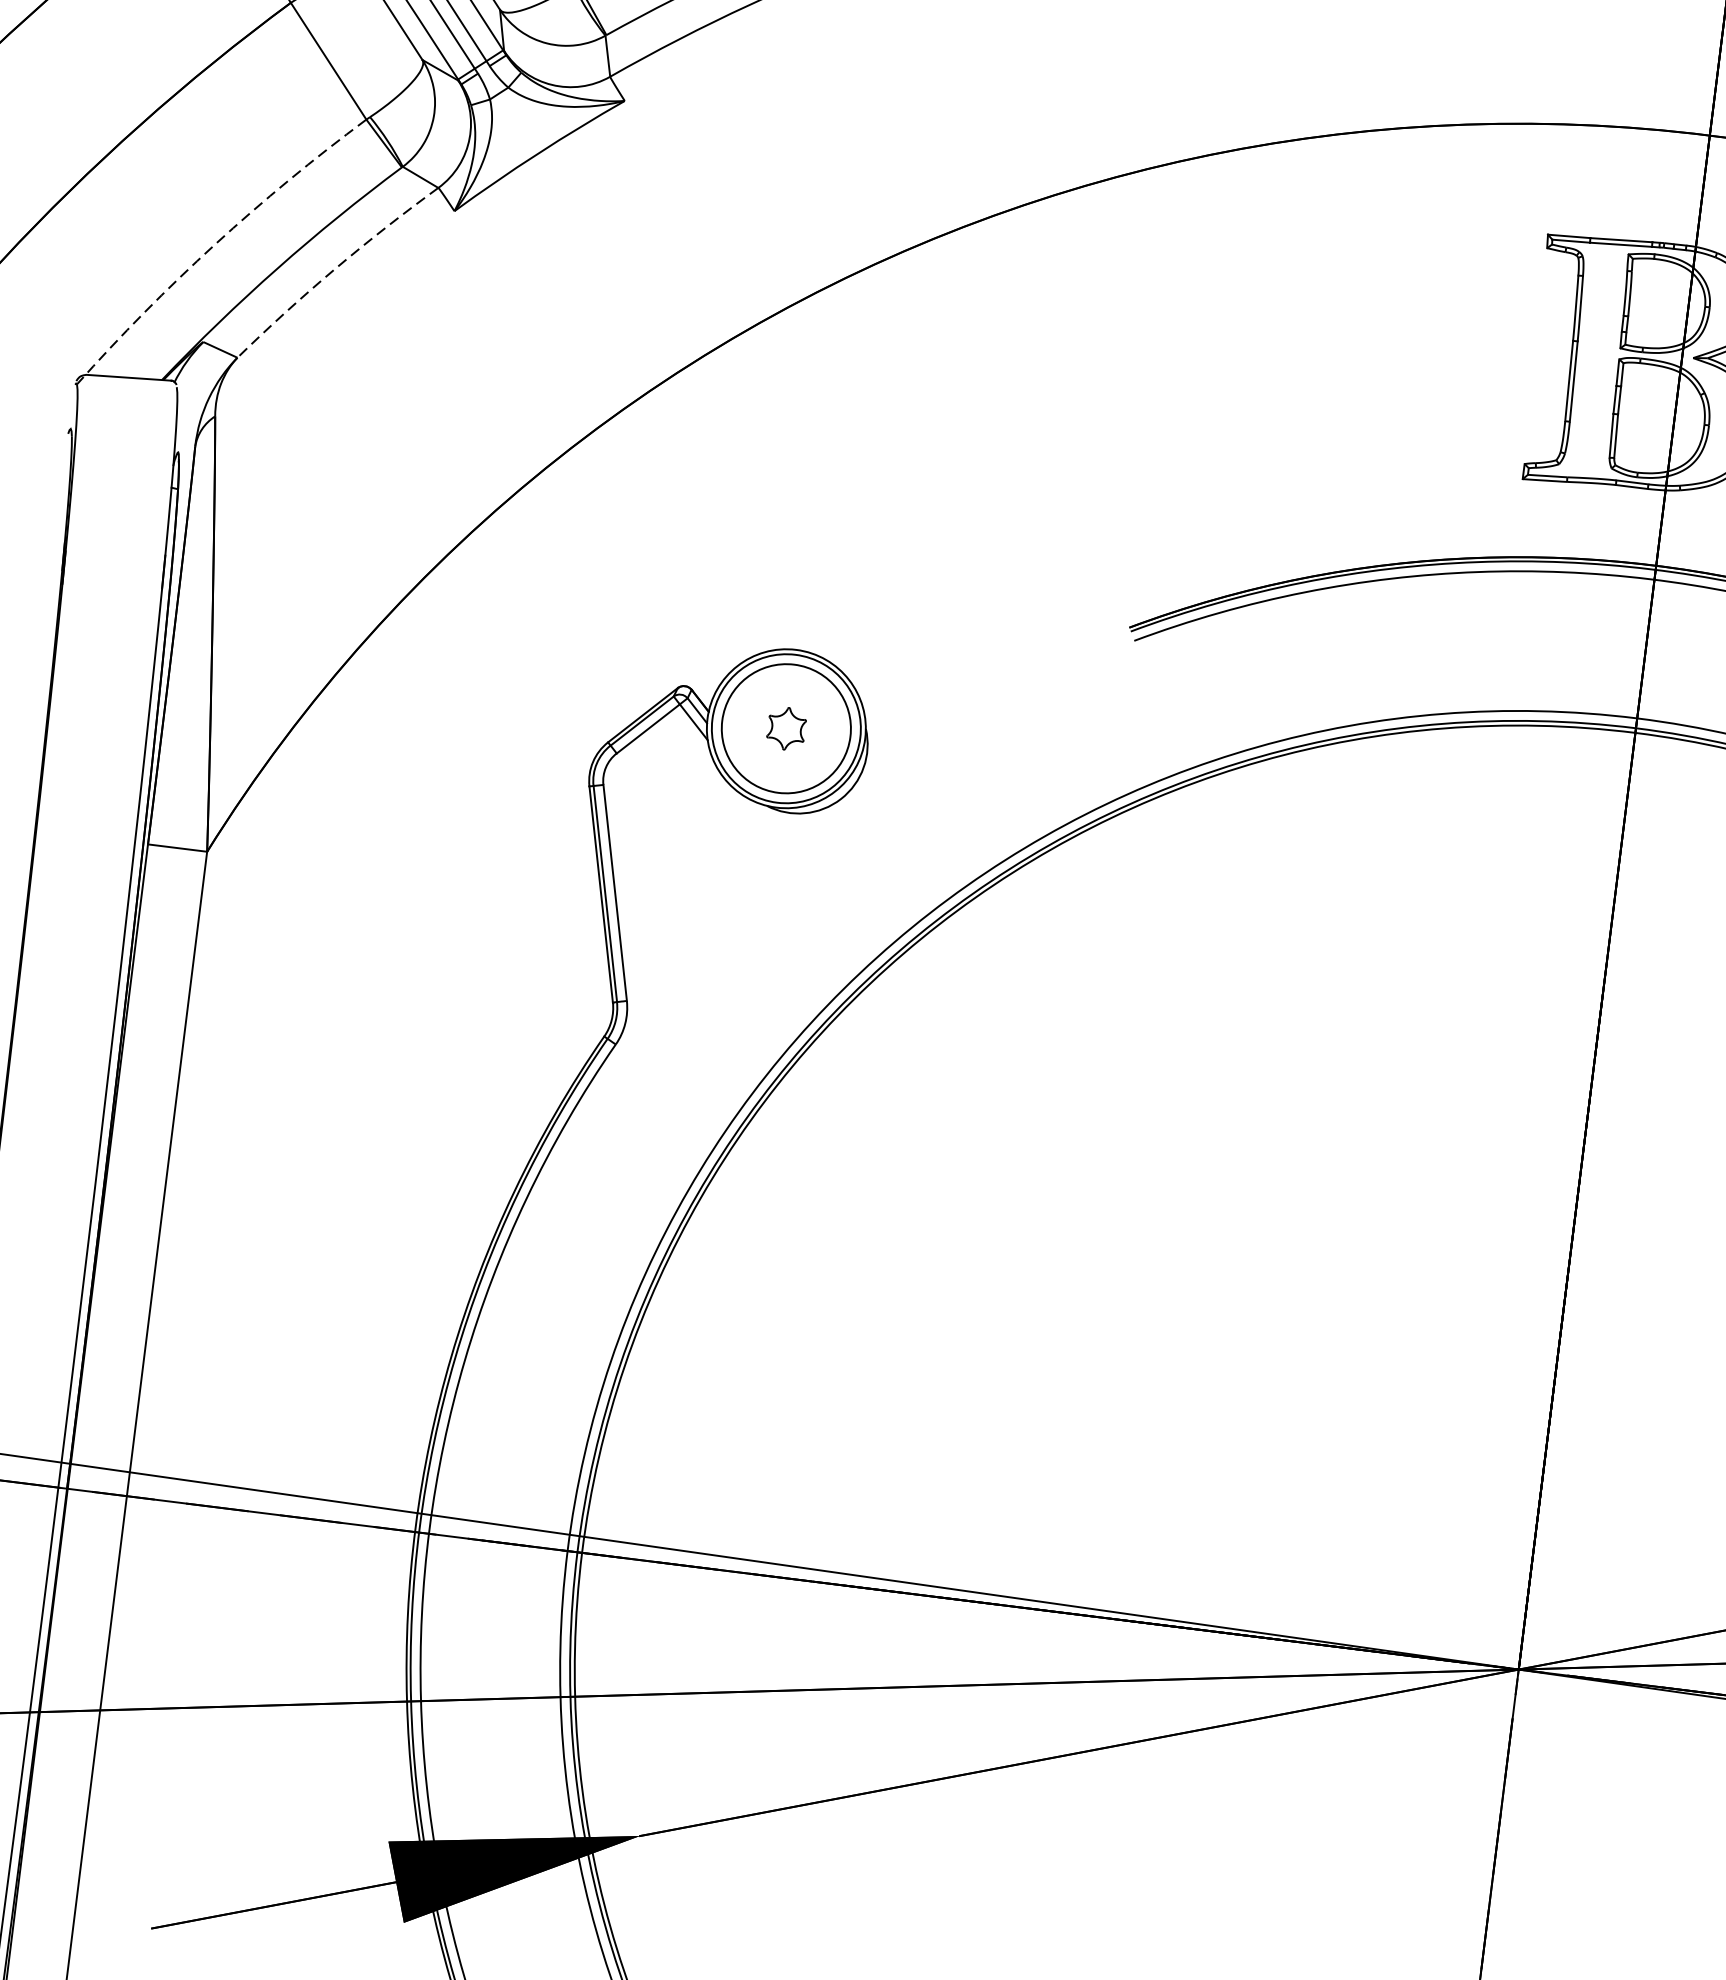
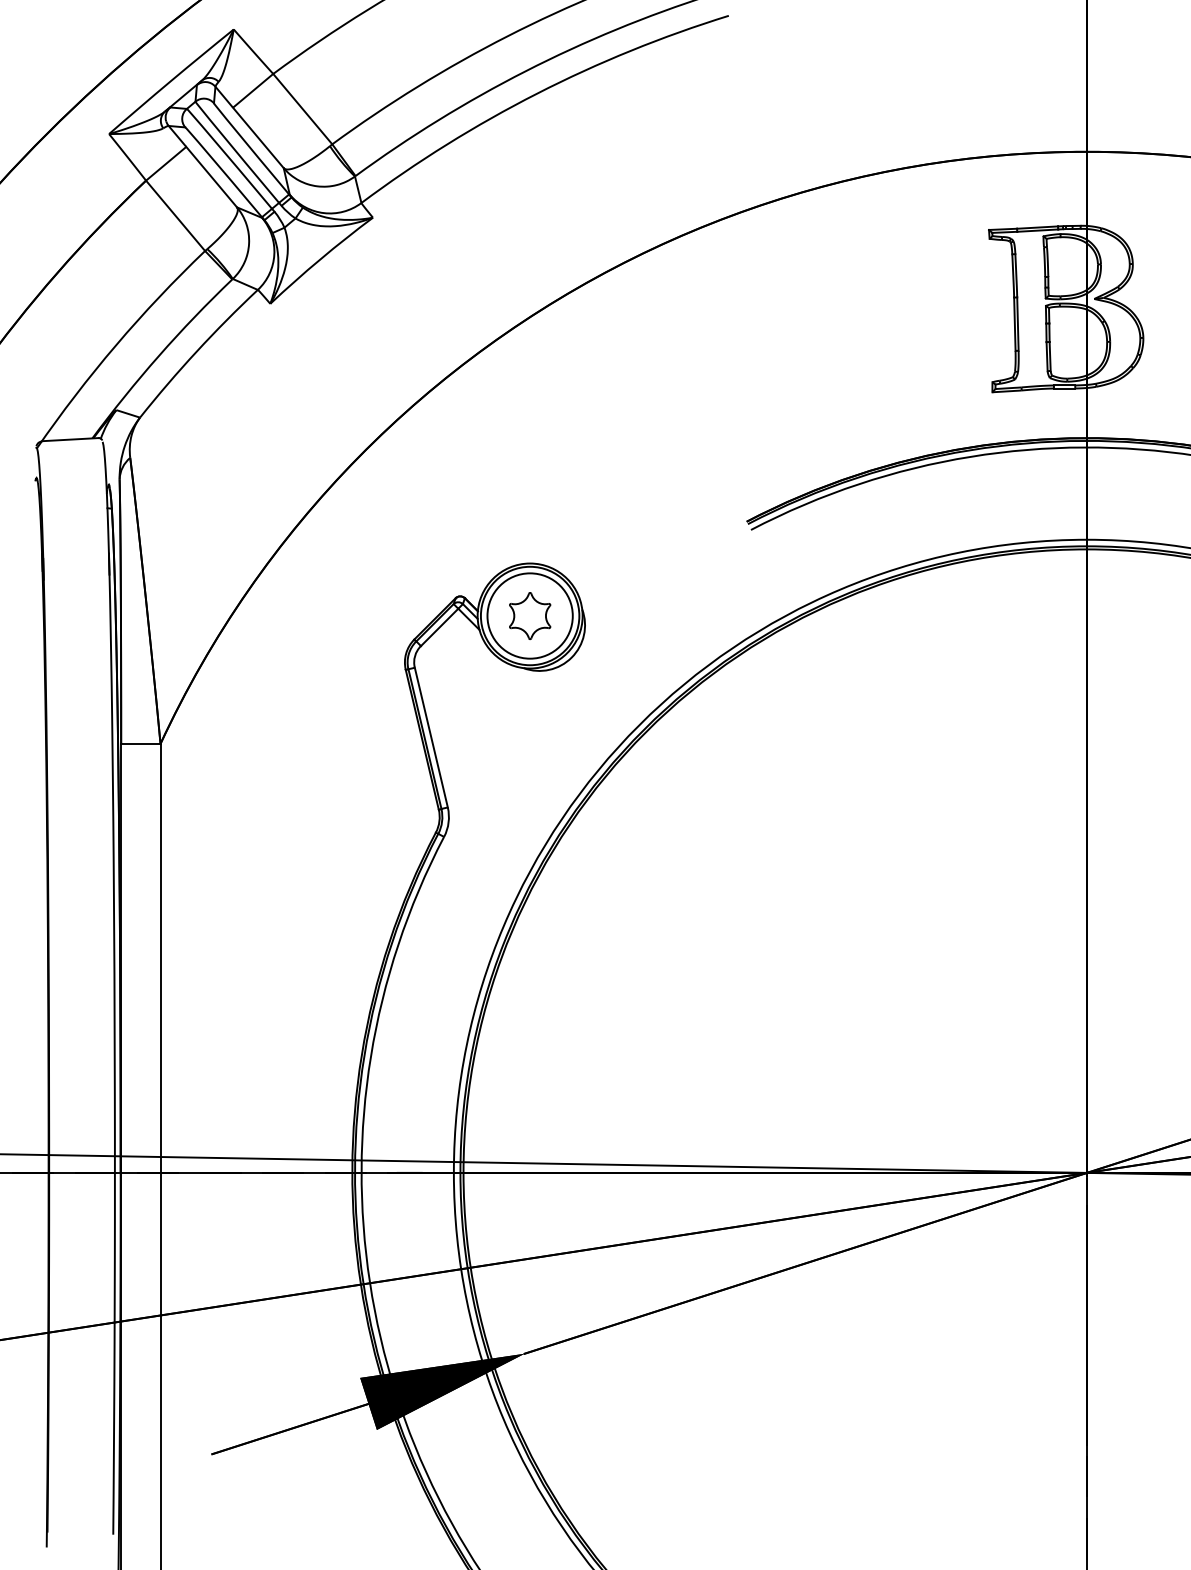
arc: (215, 244) -> (116, 345), dashed -> solid
arc: (334, 268) -> (196, 351), dashed -> solid
part: (787, 728) -> (530, 615), size x1.67

